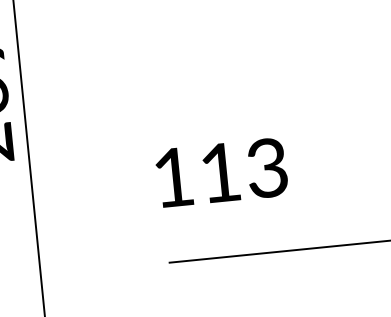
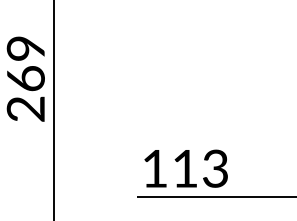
text: (220, 172) -> (185, 168), moved

